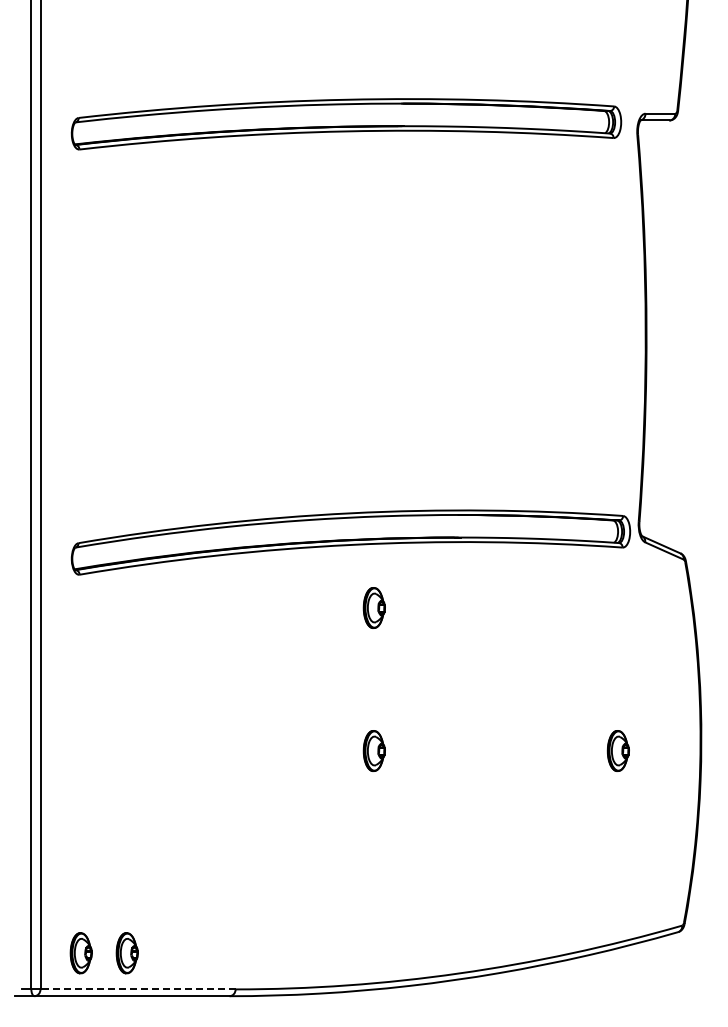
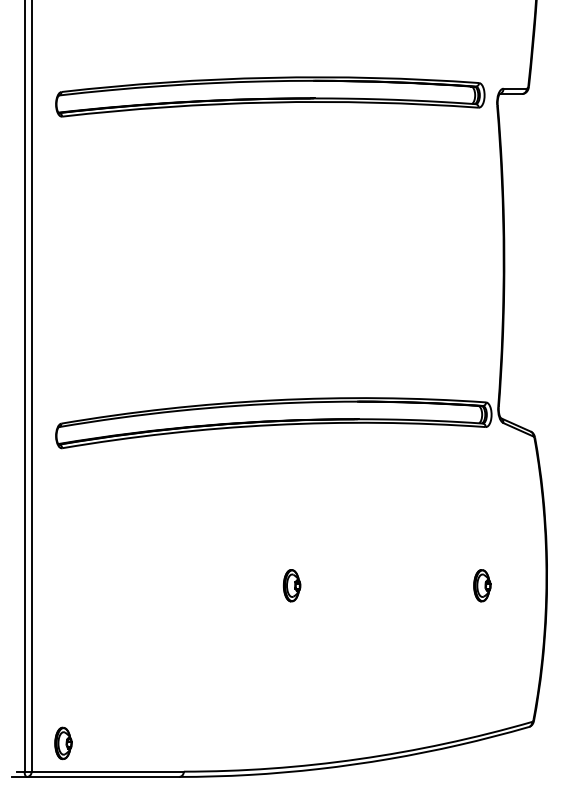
part: (373, 607) -> (291, 473), removed
part: (126, 953) -> (98, 743), removed
line: (138, 989) -> (108, 771), dashed -> solid

